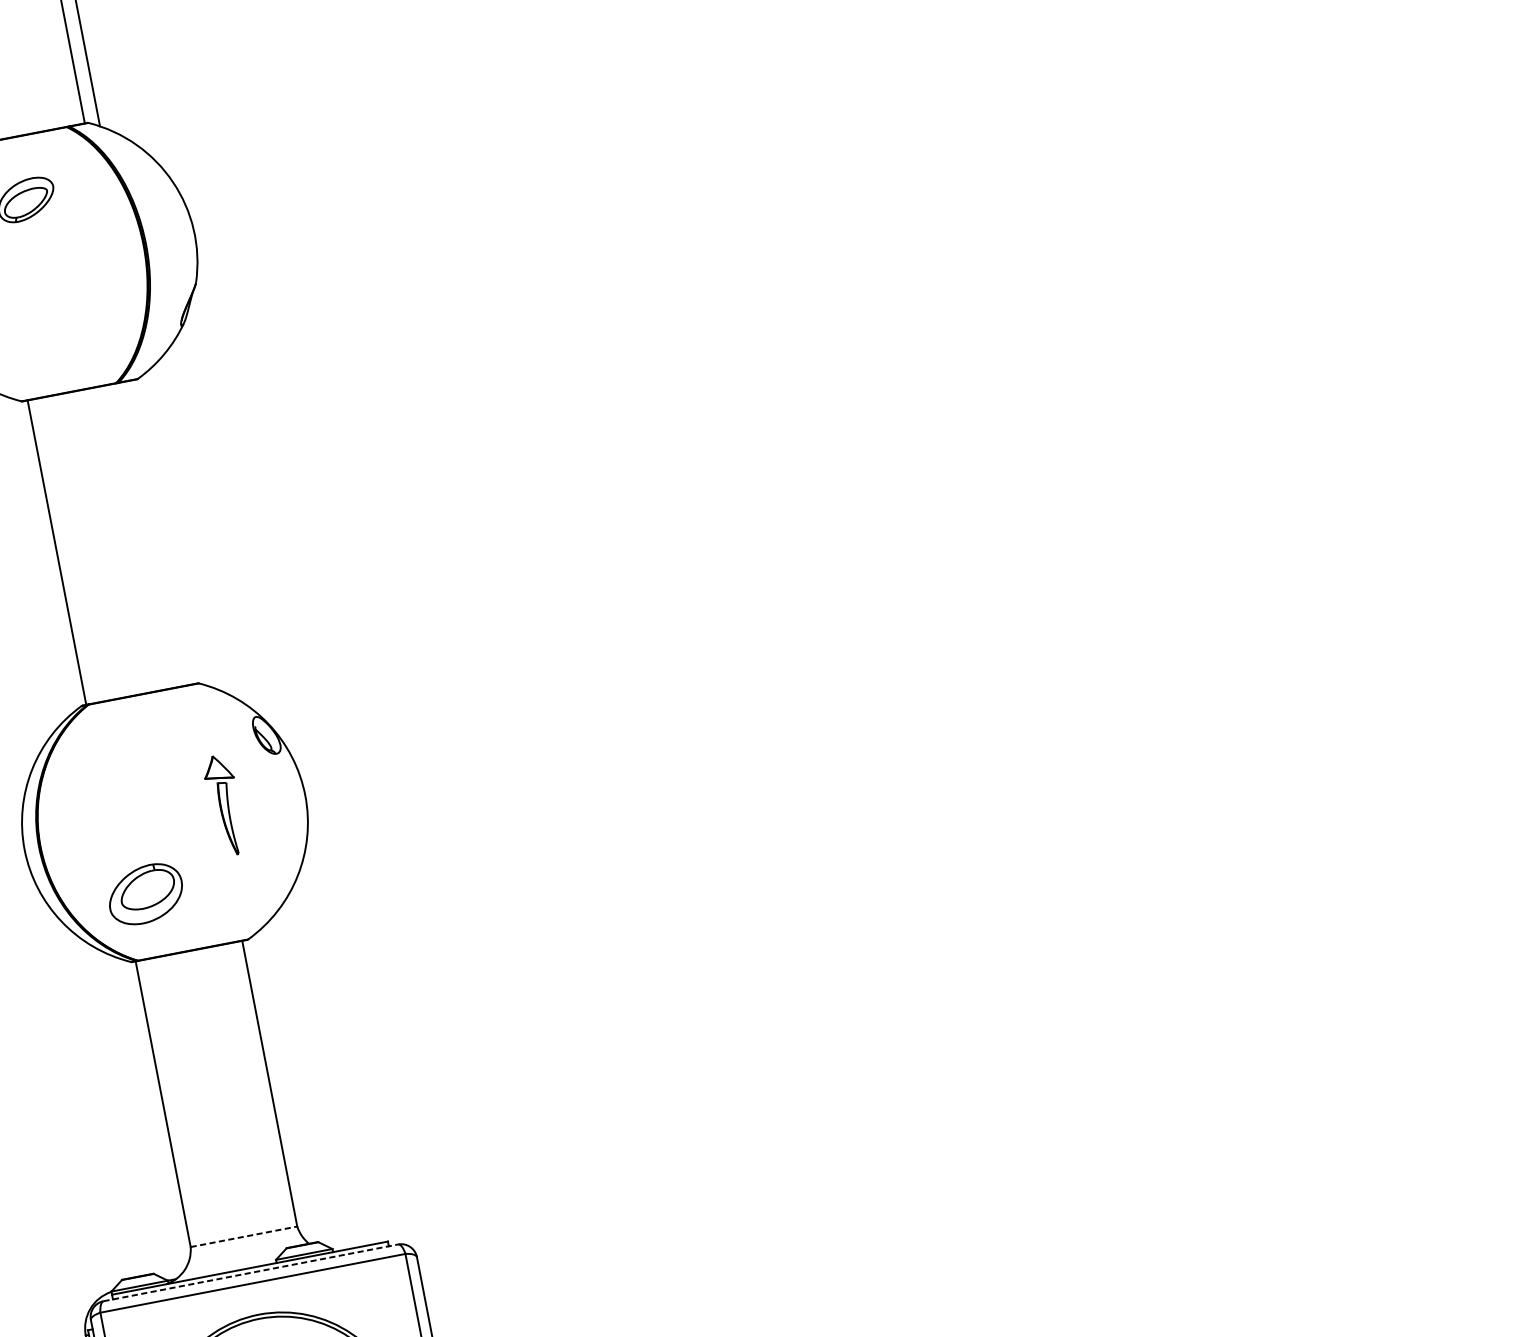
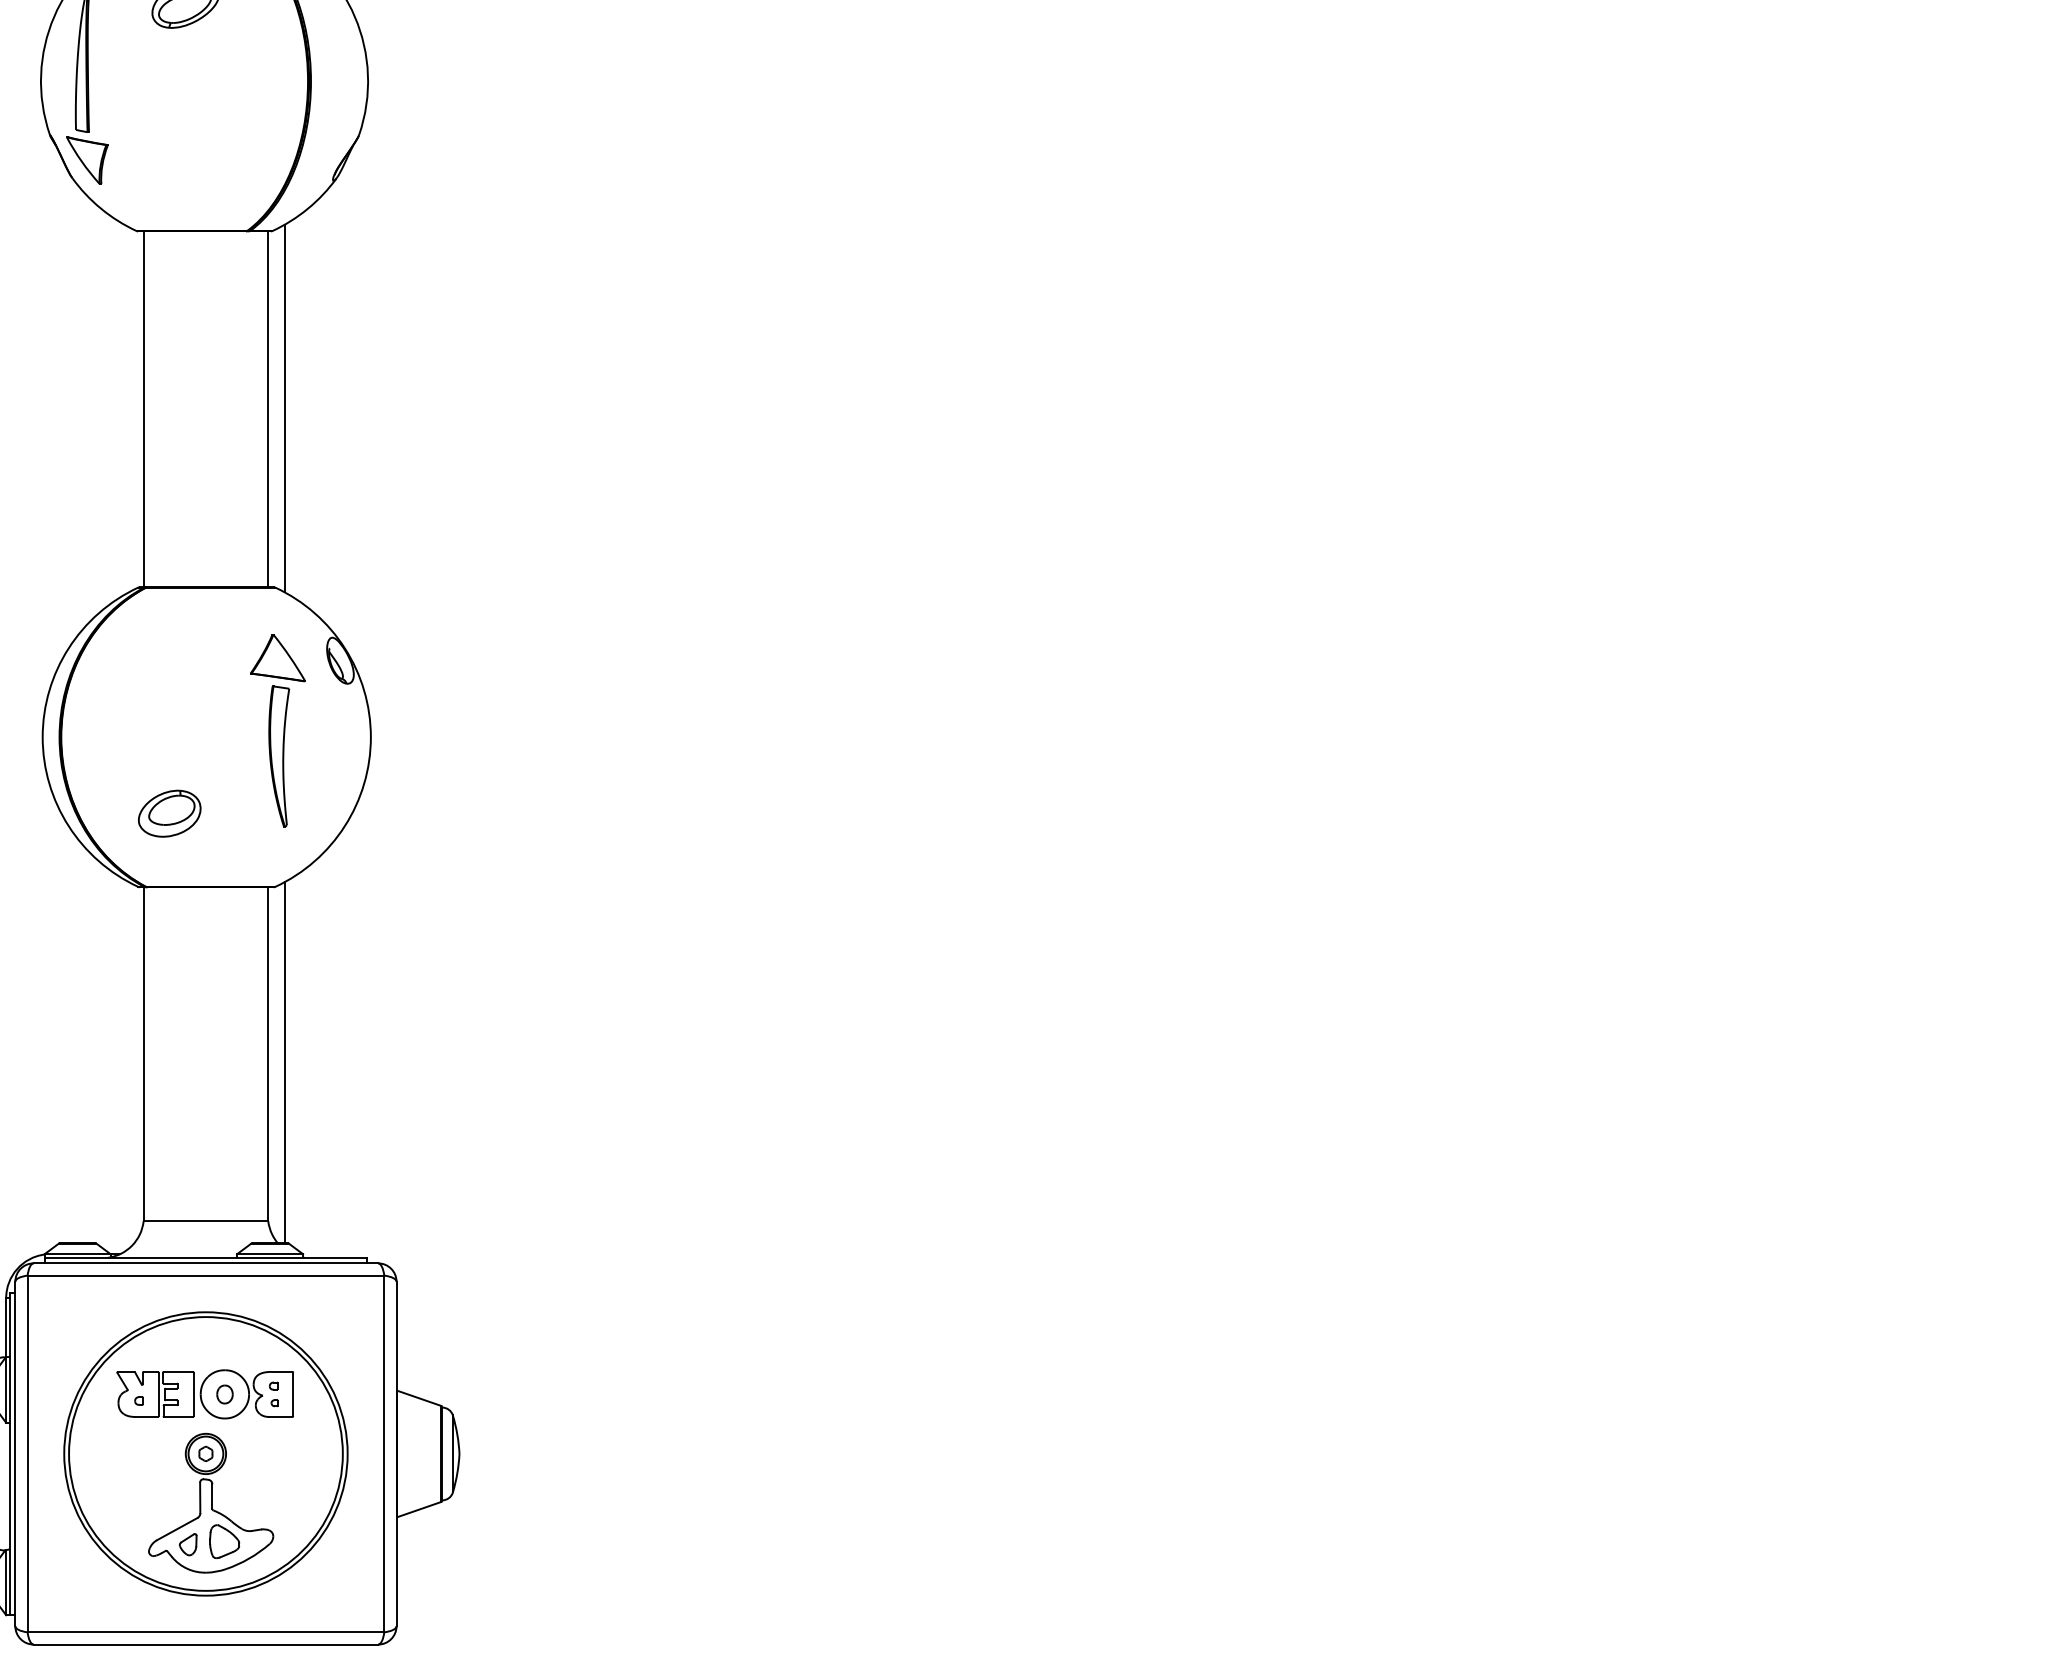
line: (177, 528) -> (284, 408), added
line: (163, 532) -> (268, 409), added
part: (224, 805) -> (277, 730), size x1.67
part: (145, 894) -> (169, 813), size x0.71
line: (285, 1088) -> (284, 1062), added
line: (244, 1236) -> (206, 1221), dashed -> solid
line: (251, 1272) -> (206, 1263), dashed -> solid

